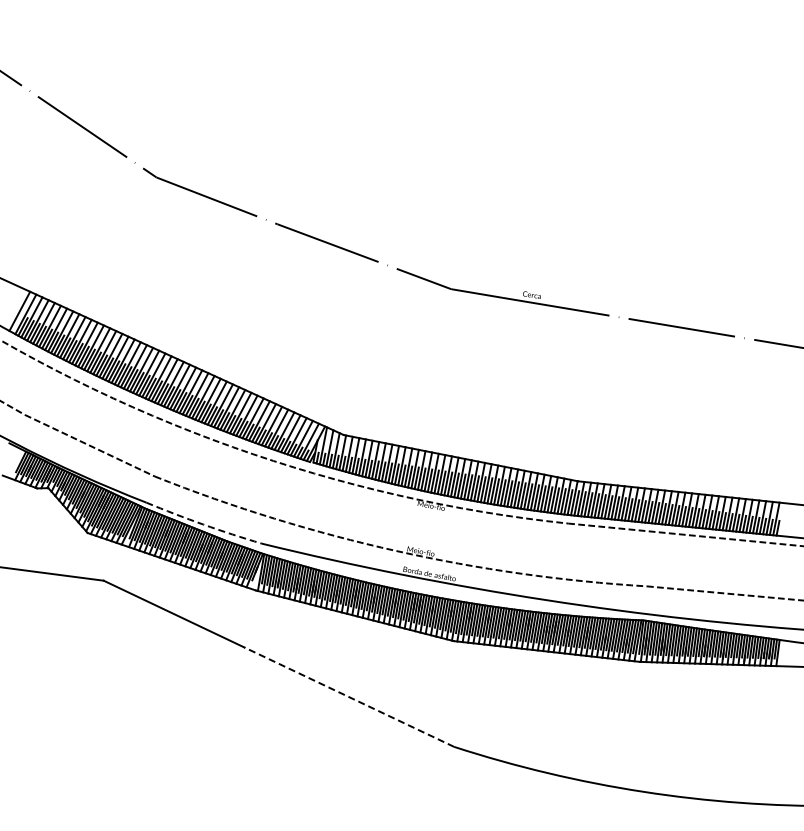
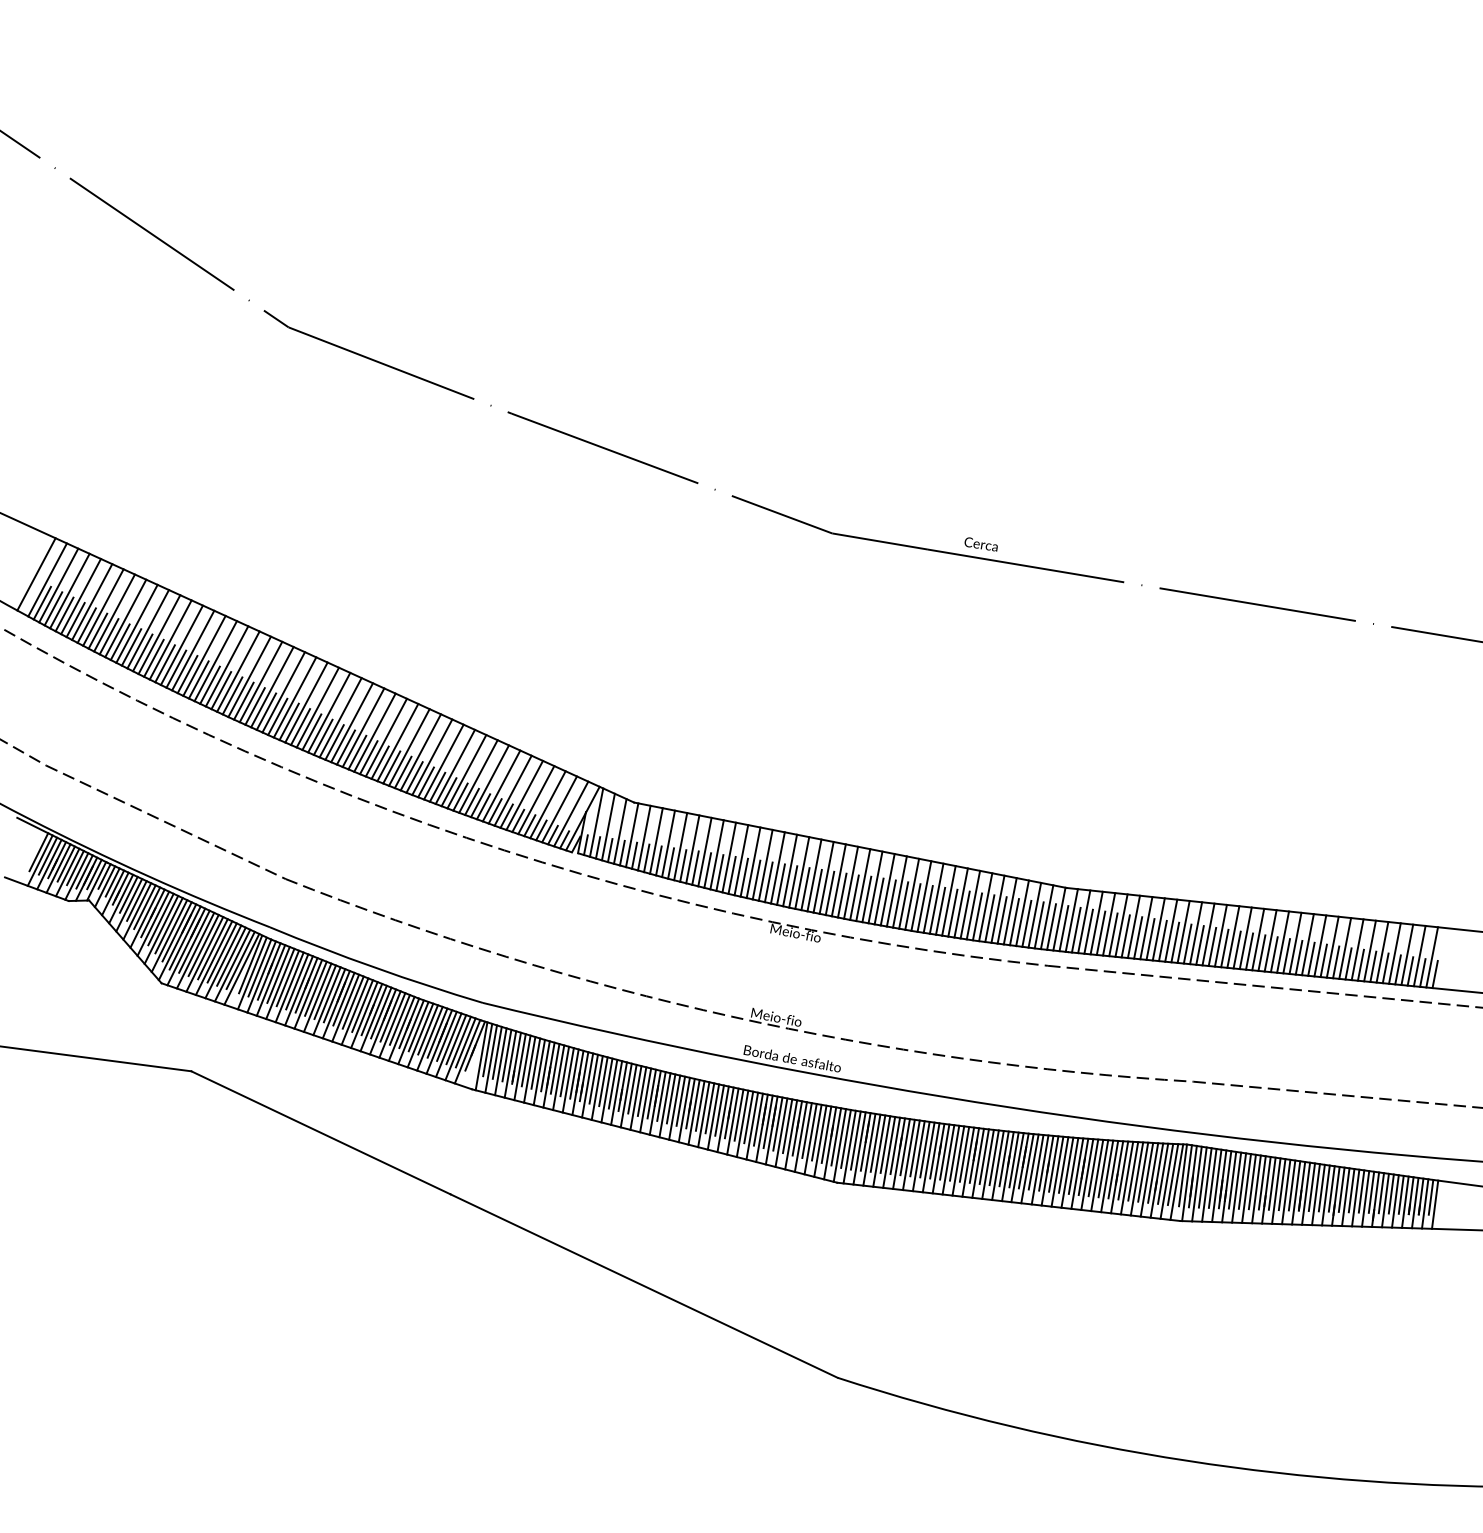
arc: (203, 524) -> (375, 967), dashed -> solid
line: (348, 696) -> (642, 1284), dashed -> solid

